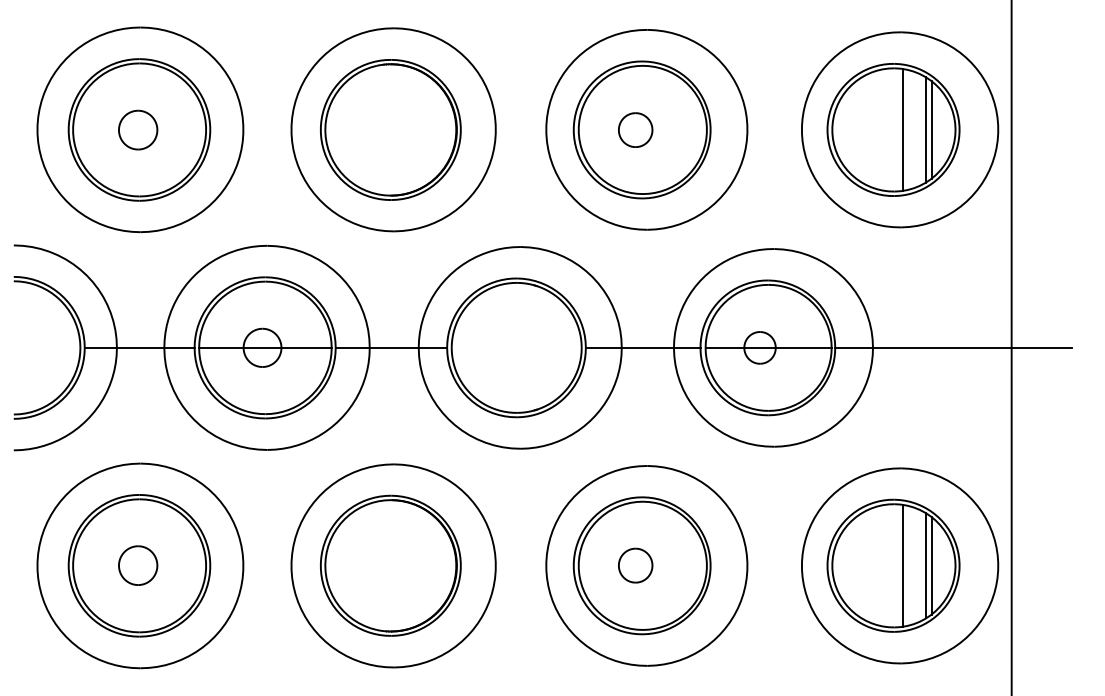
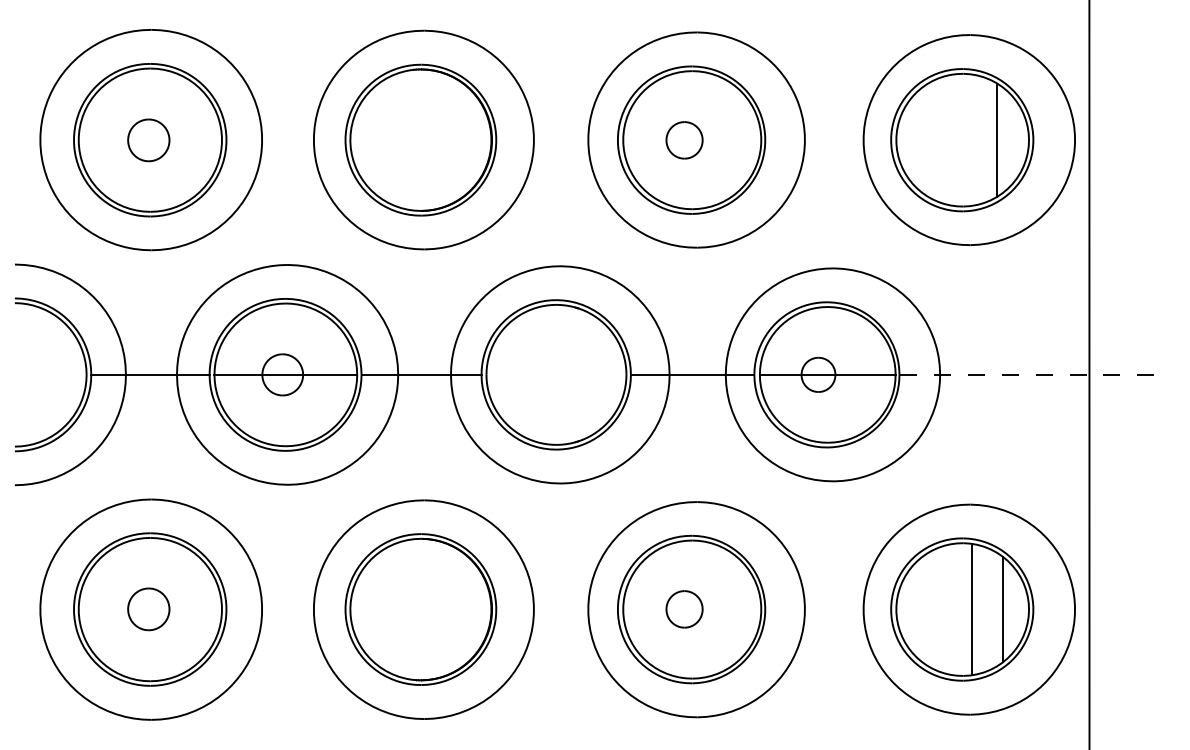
line: (902, 129) -> (971, 139), removed
line: (931, 129) -> (1003, 139), removed
line: (953, 347) -> (1026, 374), solid -> dashed
line: (926, 565) -> (997, 609), removed

